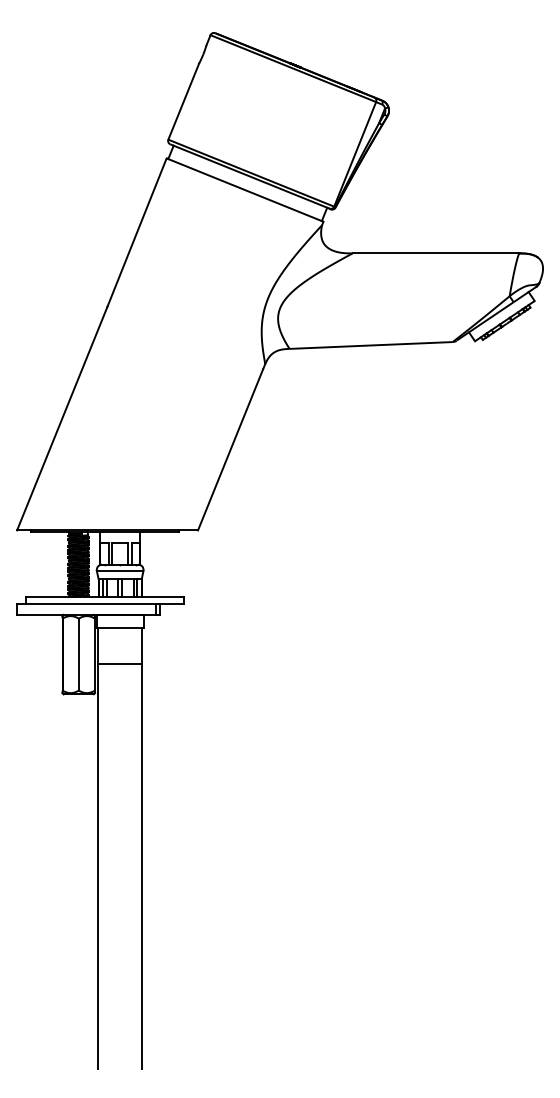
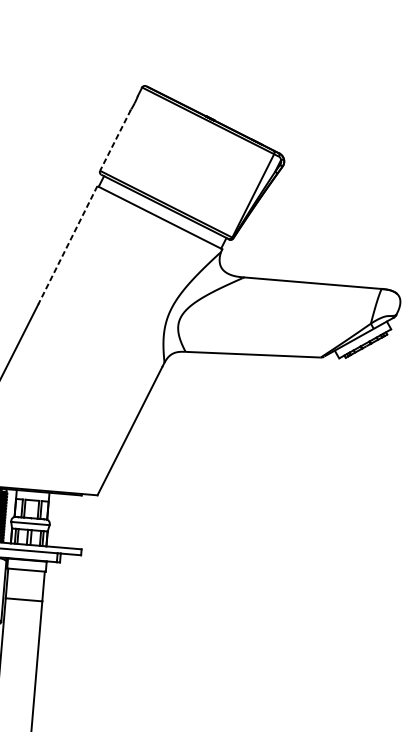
line: (183, 101) -> (115, 140), solid -> dashed
line: (137, 232) -> (68, 245), solid -> dashed

